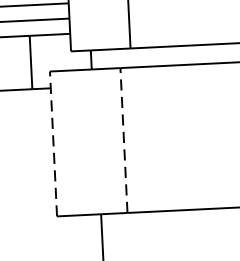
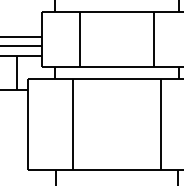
line: (123, 140) -> (72, 124), dashed -> solid
line: (53, 143) -> (28, 124), dashed -> solid

